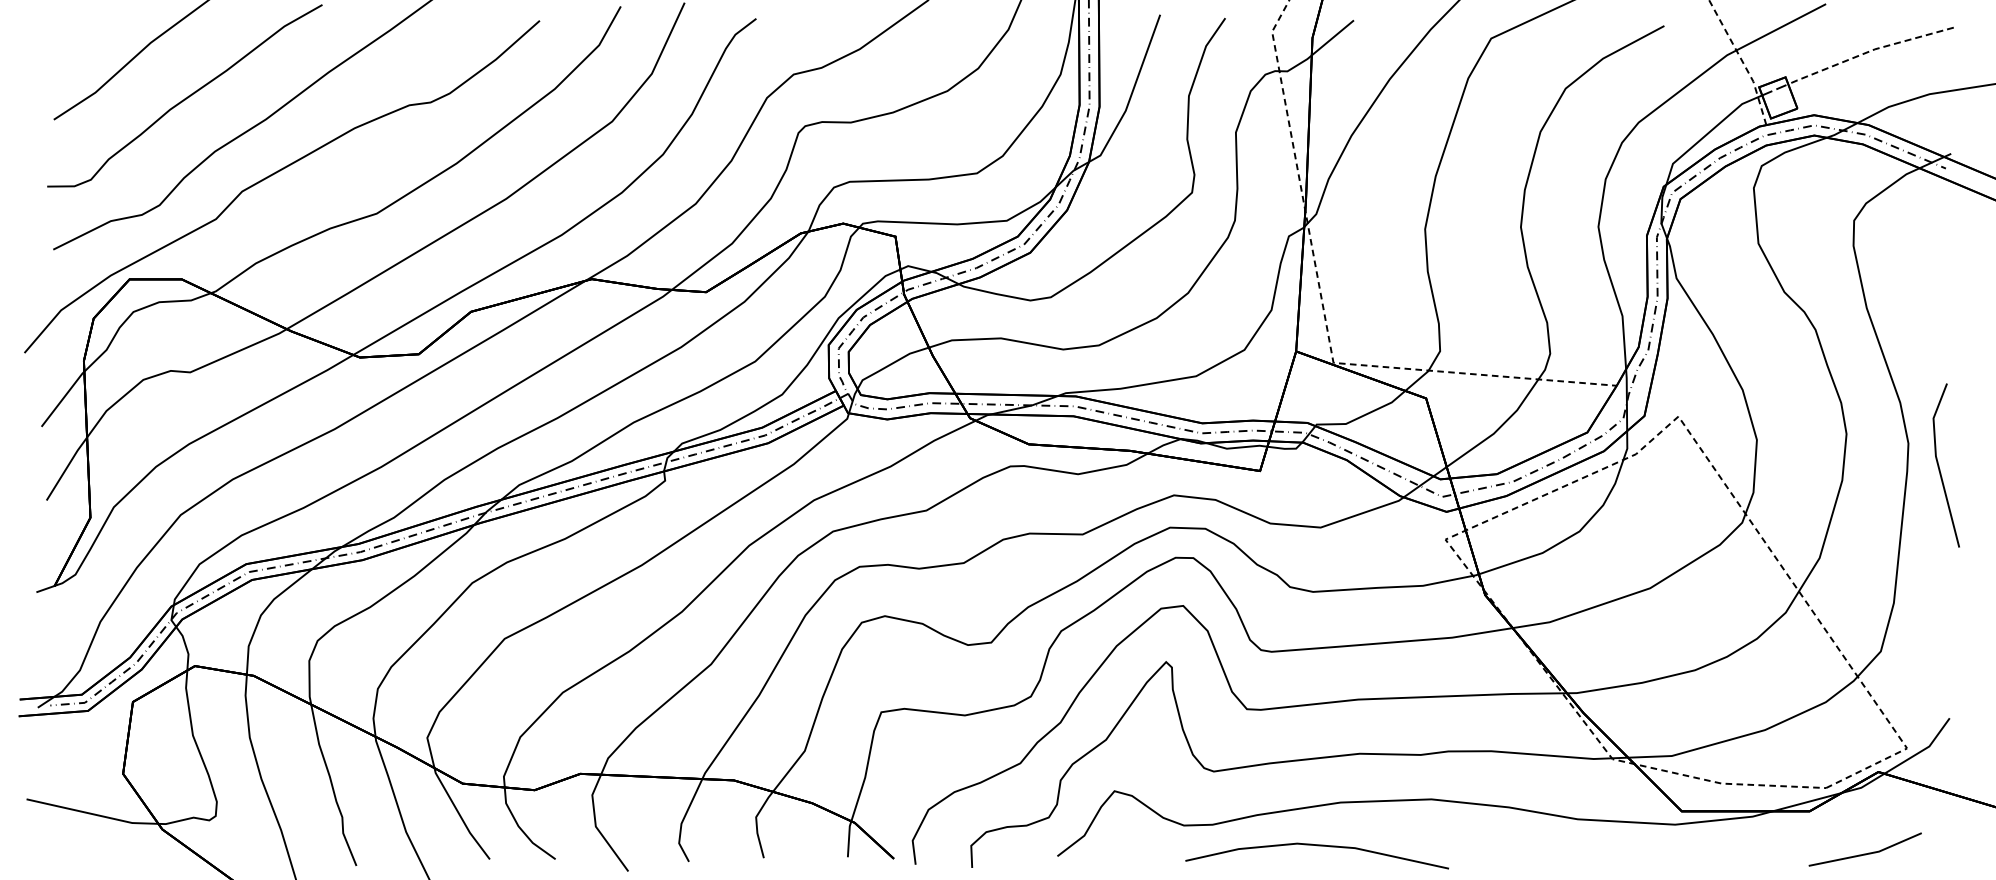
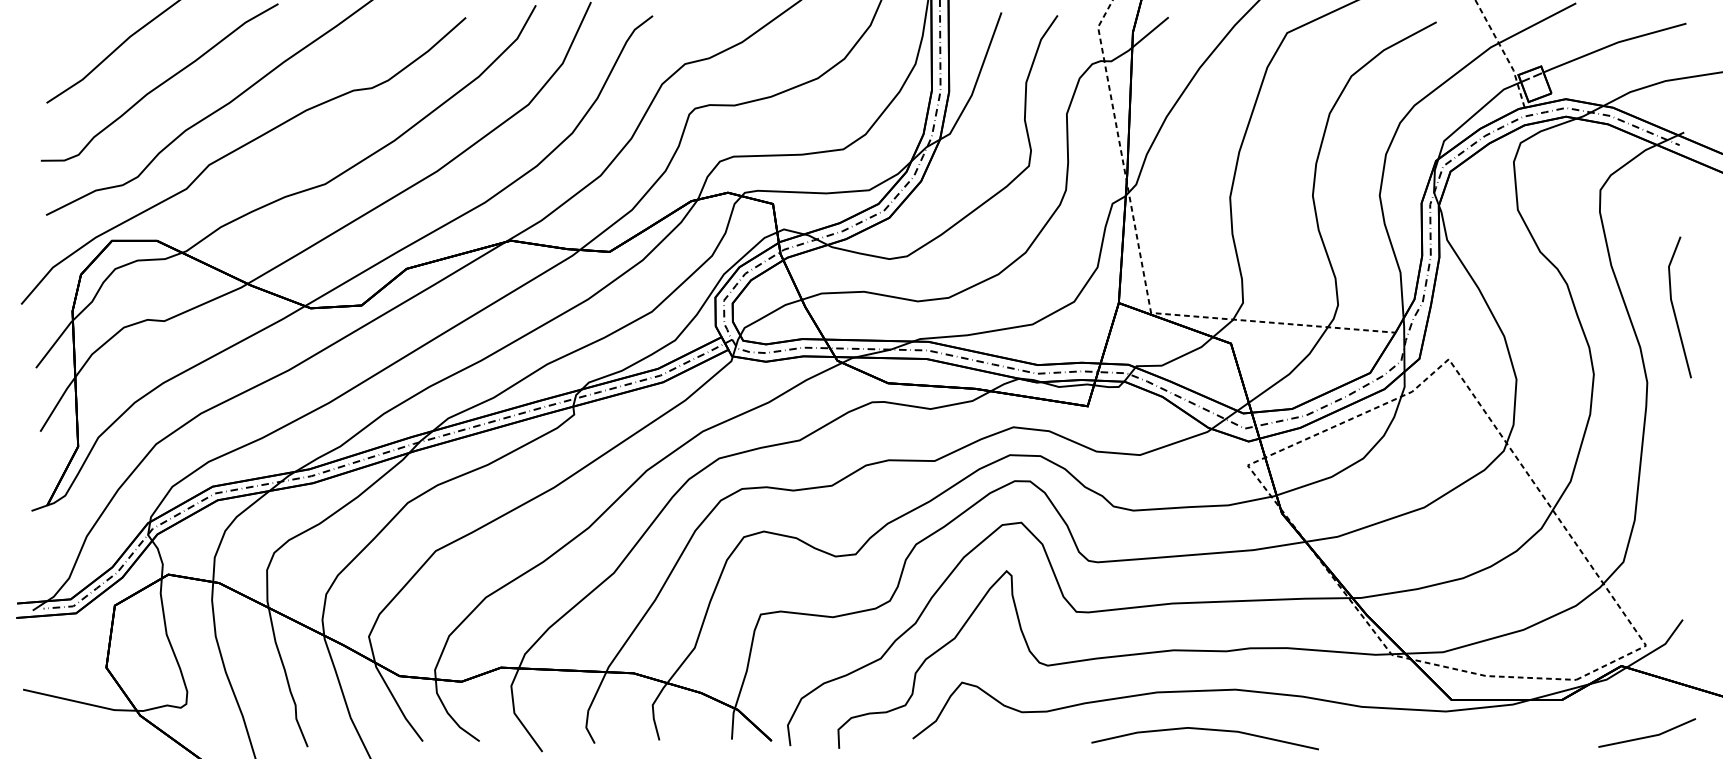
line: (1869, 51) -> (1613, 44), dashed -> solid
line: (1939, 465) -> (1674, 307), moved
line: (1317, 846) -> (1205, 730), moved
line: (1864, 853) -> (1646, 736), moved

